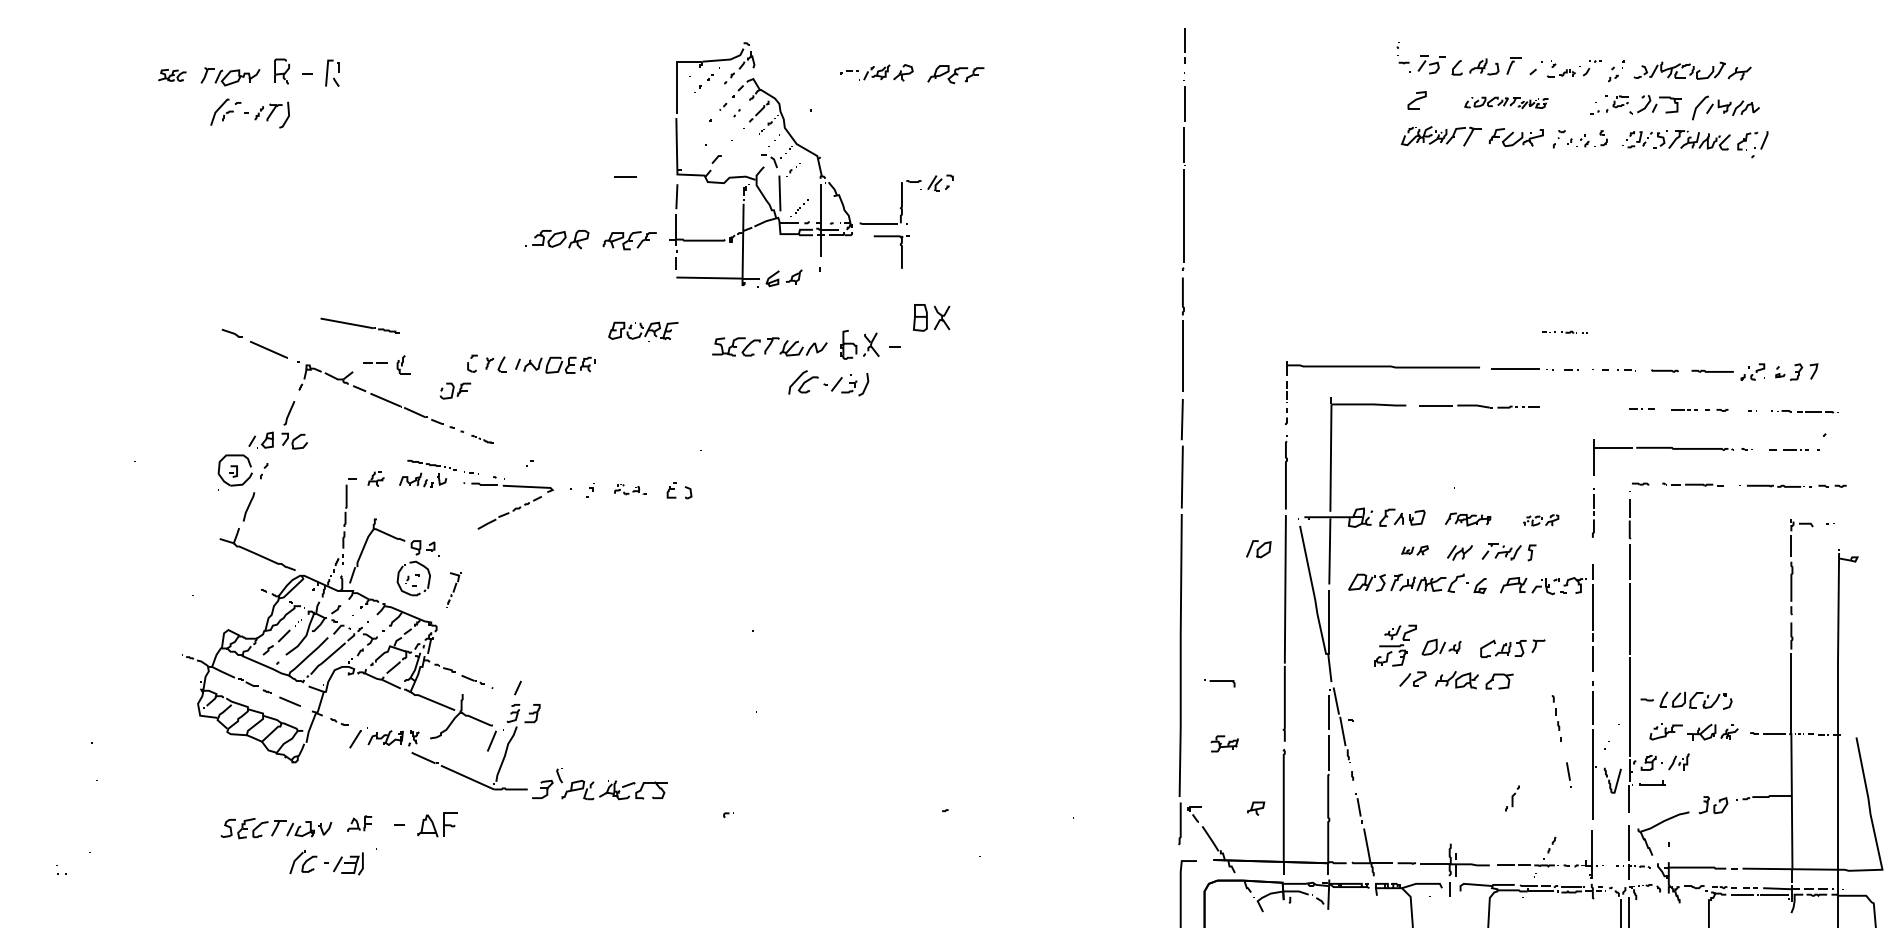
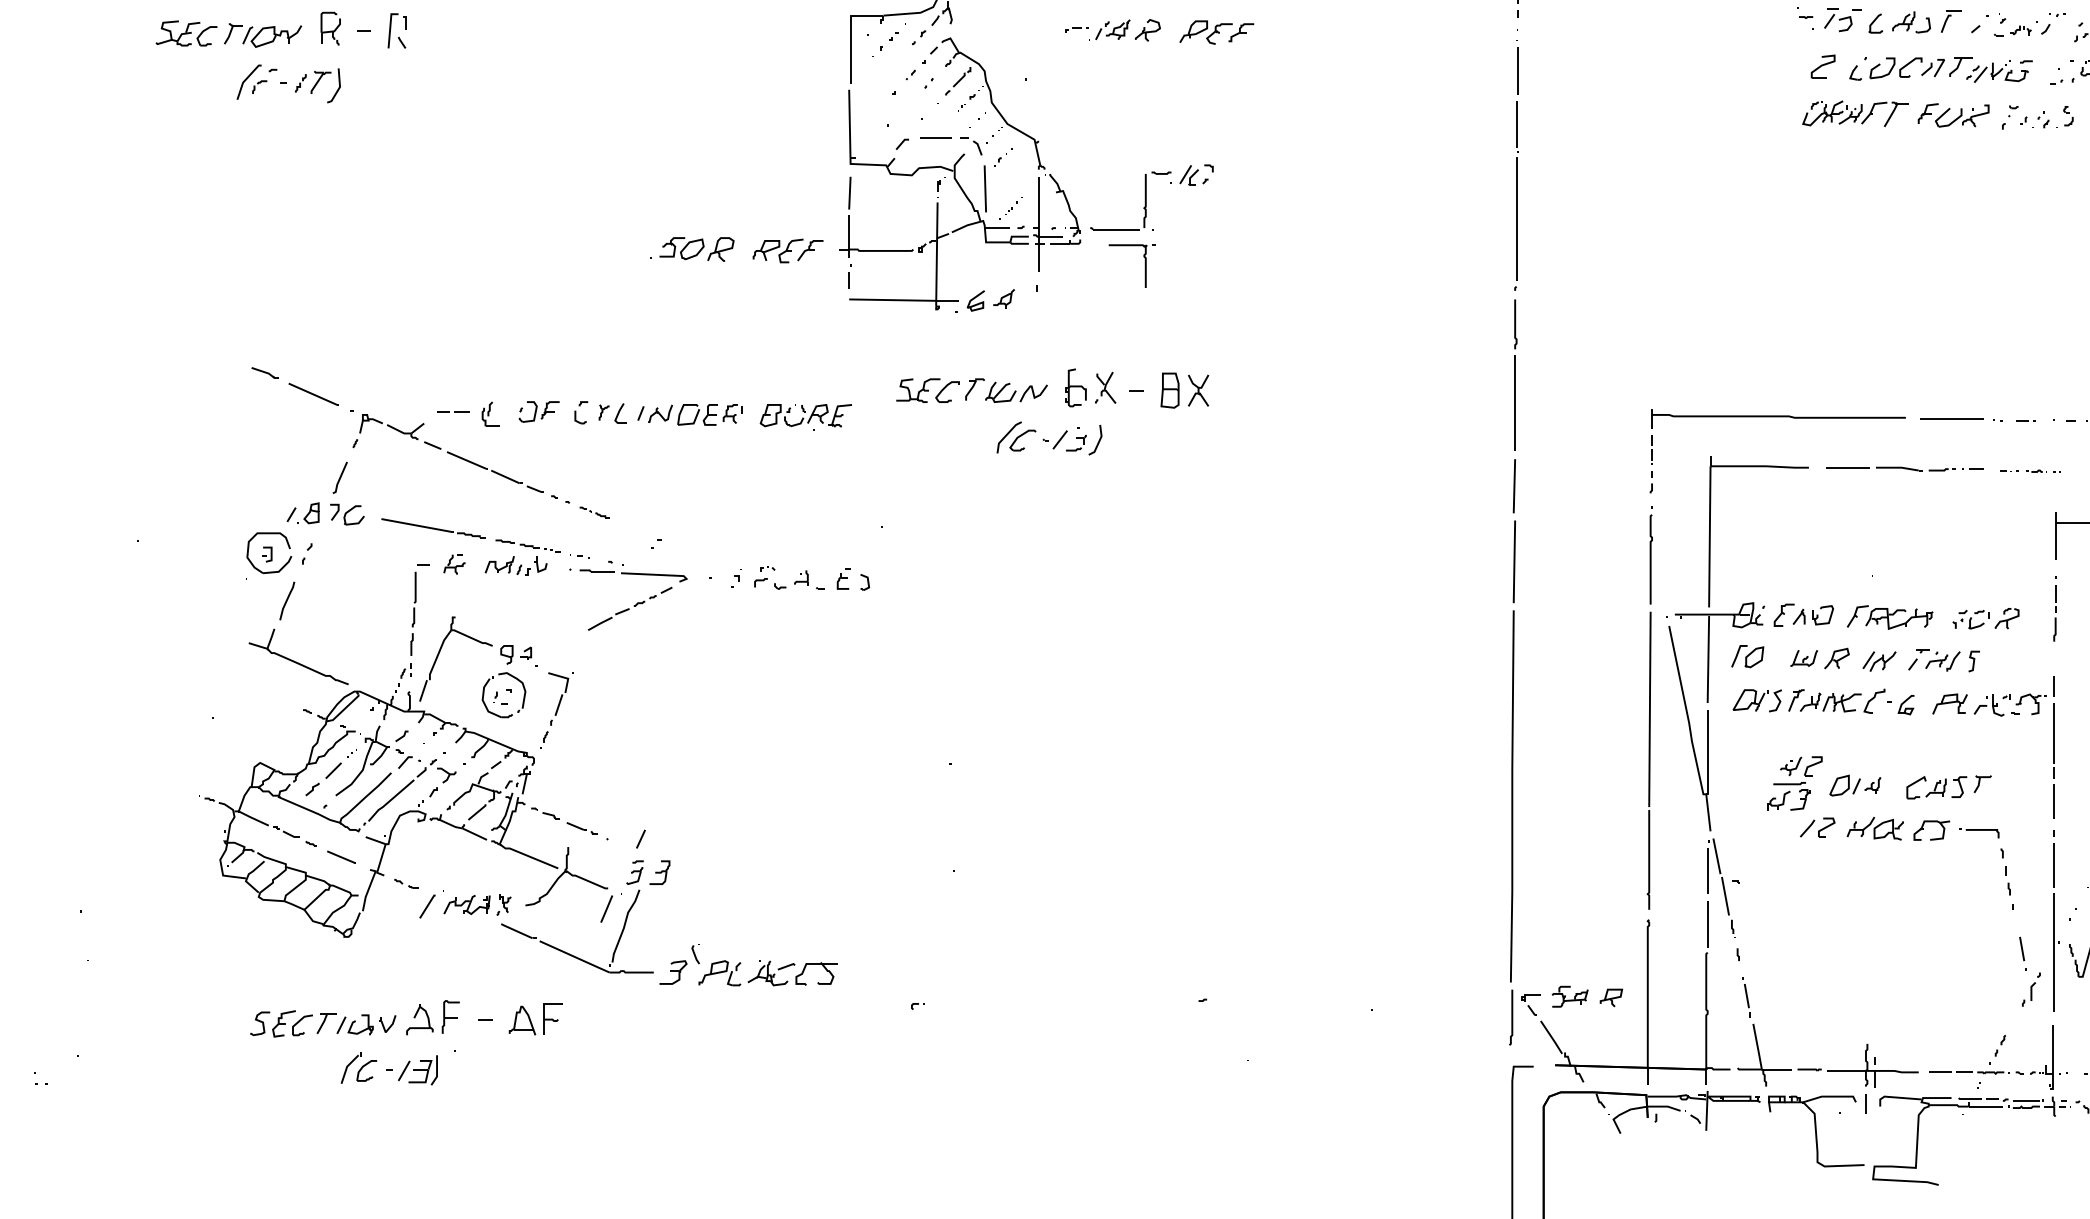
part: (172, 75) -> (186, 33), size x1.67
part: (1506, 102) -> (1940, 69), size x1.67
line: (625, 176) -> (936, 137), moved
part: (931, 317) -> (1184, 390), moved
line: (359, 325) -> (432, 528), moved
part: (643, 331) -> (805, 416), moved
part: (1564, 331) -> (2030, 470), moved
part: (455, 390) -> (539, 411), moved
part: (630, 489) -> (788, 578), size x1.67
part: (1468, 519) -> (1890, 617), size x1.43
part: (1540, 520) -> (1985, 618), size x1.43
part: (1258, 549) -> (1747, 657), moved
part: (1414, 550) -> (1819, 658), size x1.67
part: (453, 589) -> (556, 709), size x1.67
part: (1219, 683) -> (1978, 833), moved
part: (1224, 743) -> (1569, 996), moved
part: (1512, 798) -> (2031, 989), moved
part: (359, 823) -> (432, 1017), size x1.67

